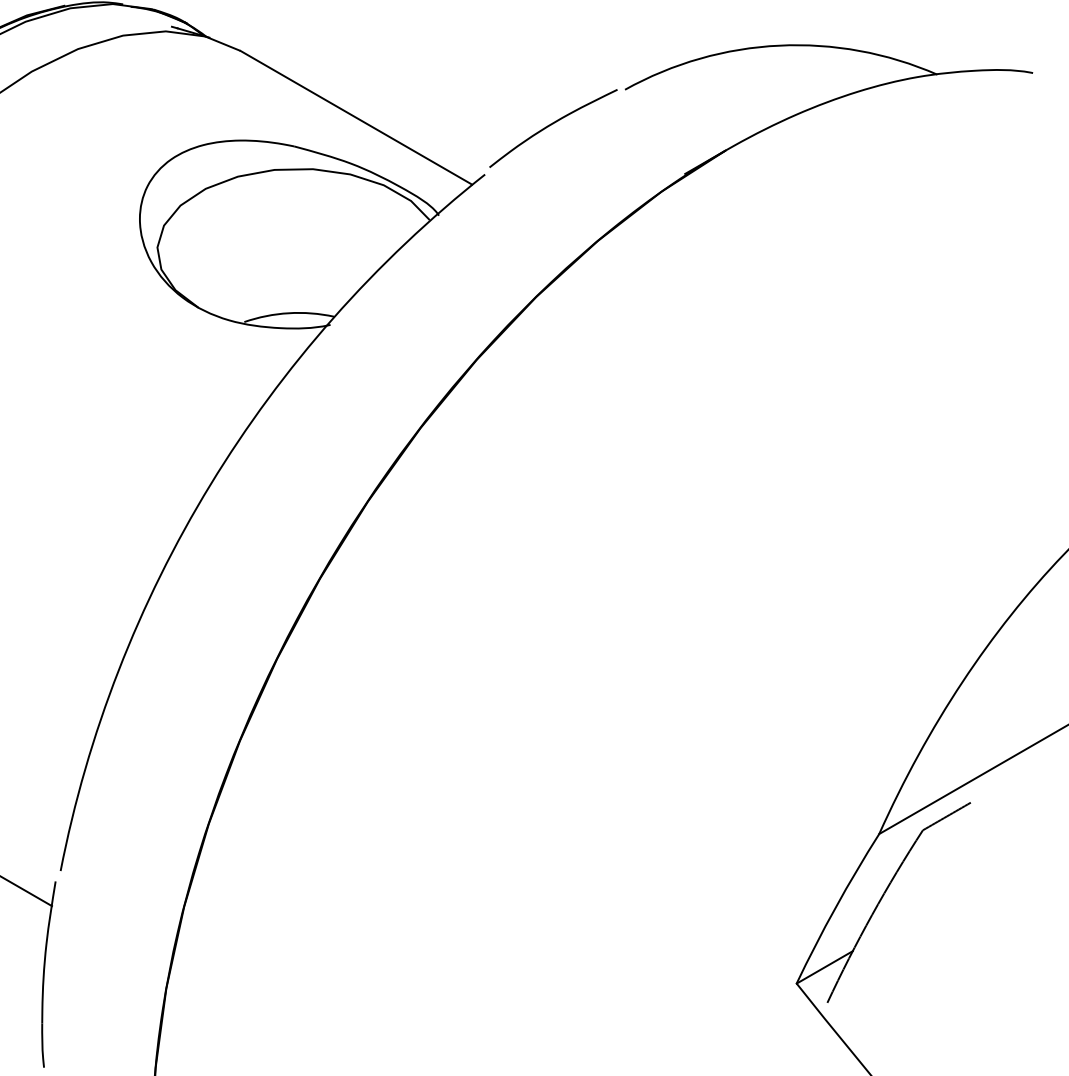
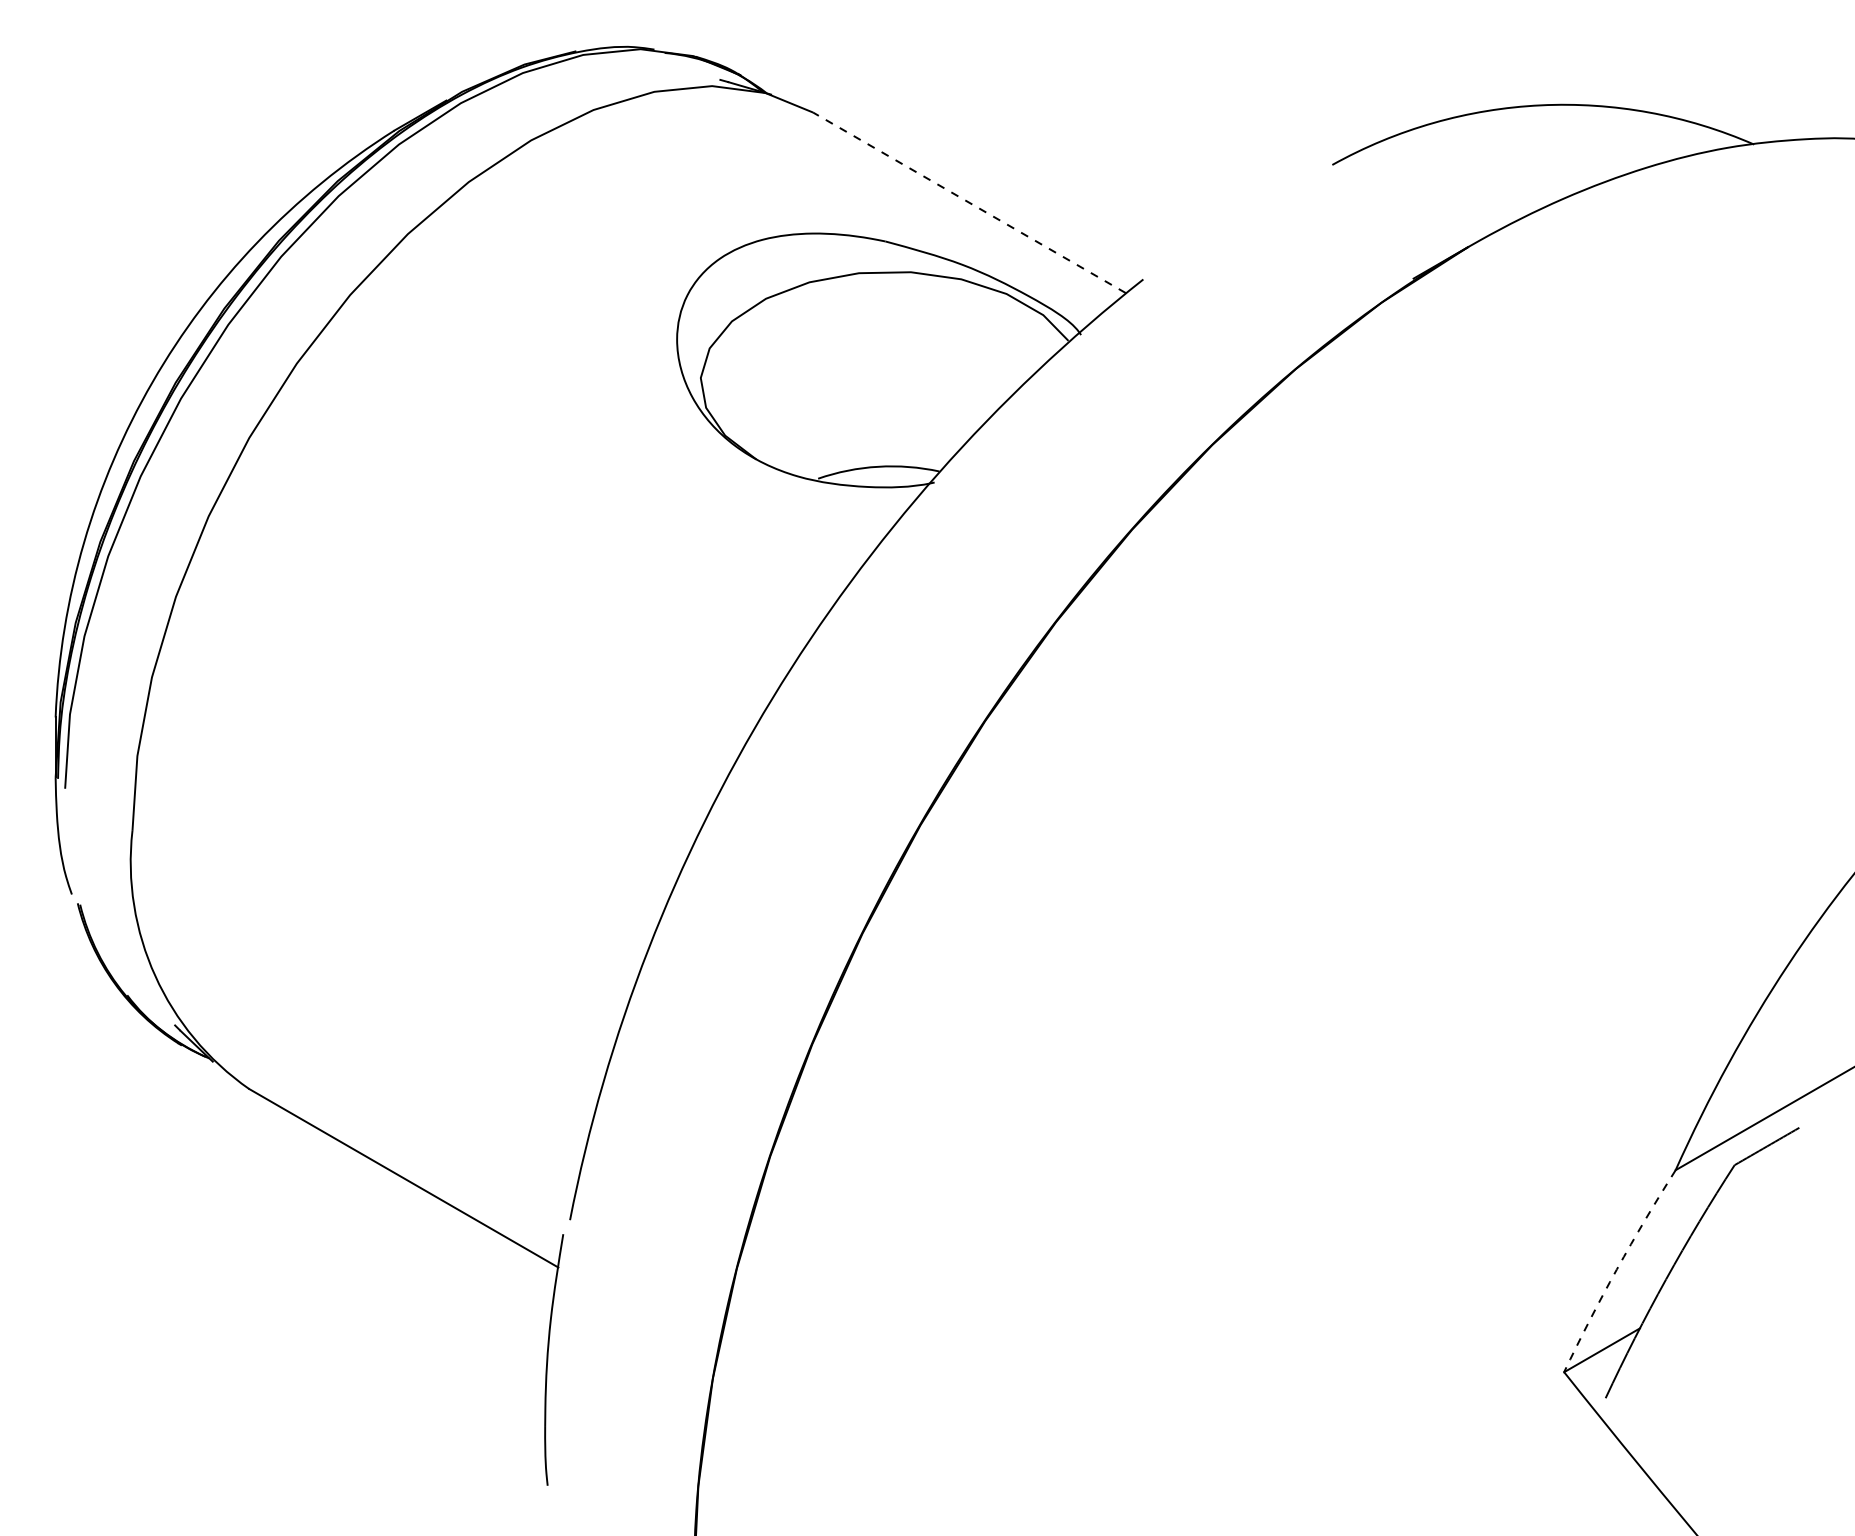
line: (356, 117) -> (969, 202), solid -> dashed
curve: (551, 124) -> (1233, 212), removed
arc: (835, 907) -> (1616, 1269), solid -> dashed

